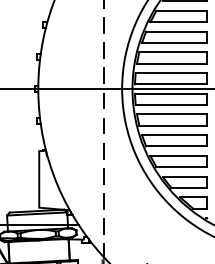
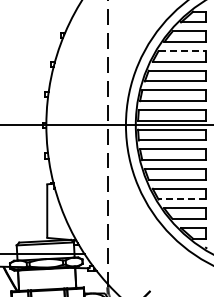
line: (181, 11) -> (182, 51), solid -> dashed
line: (181, 167) -> (182, 199), solid -> dashed

